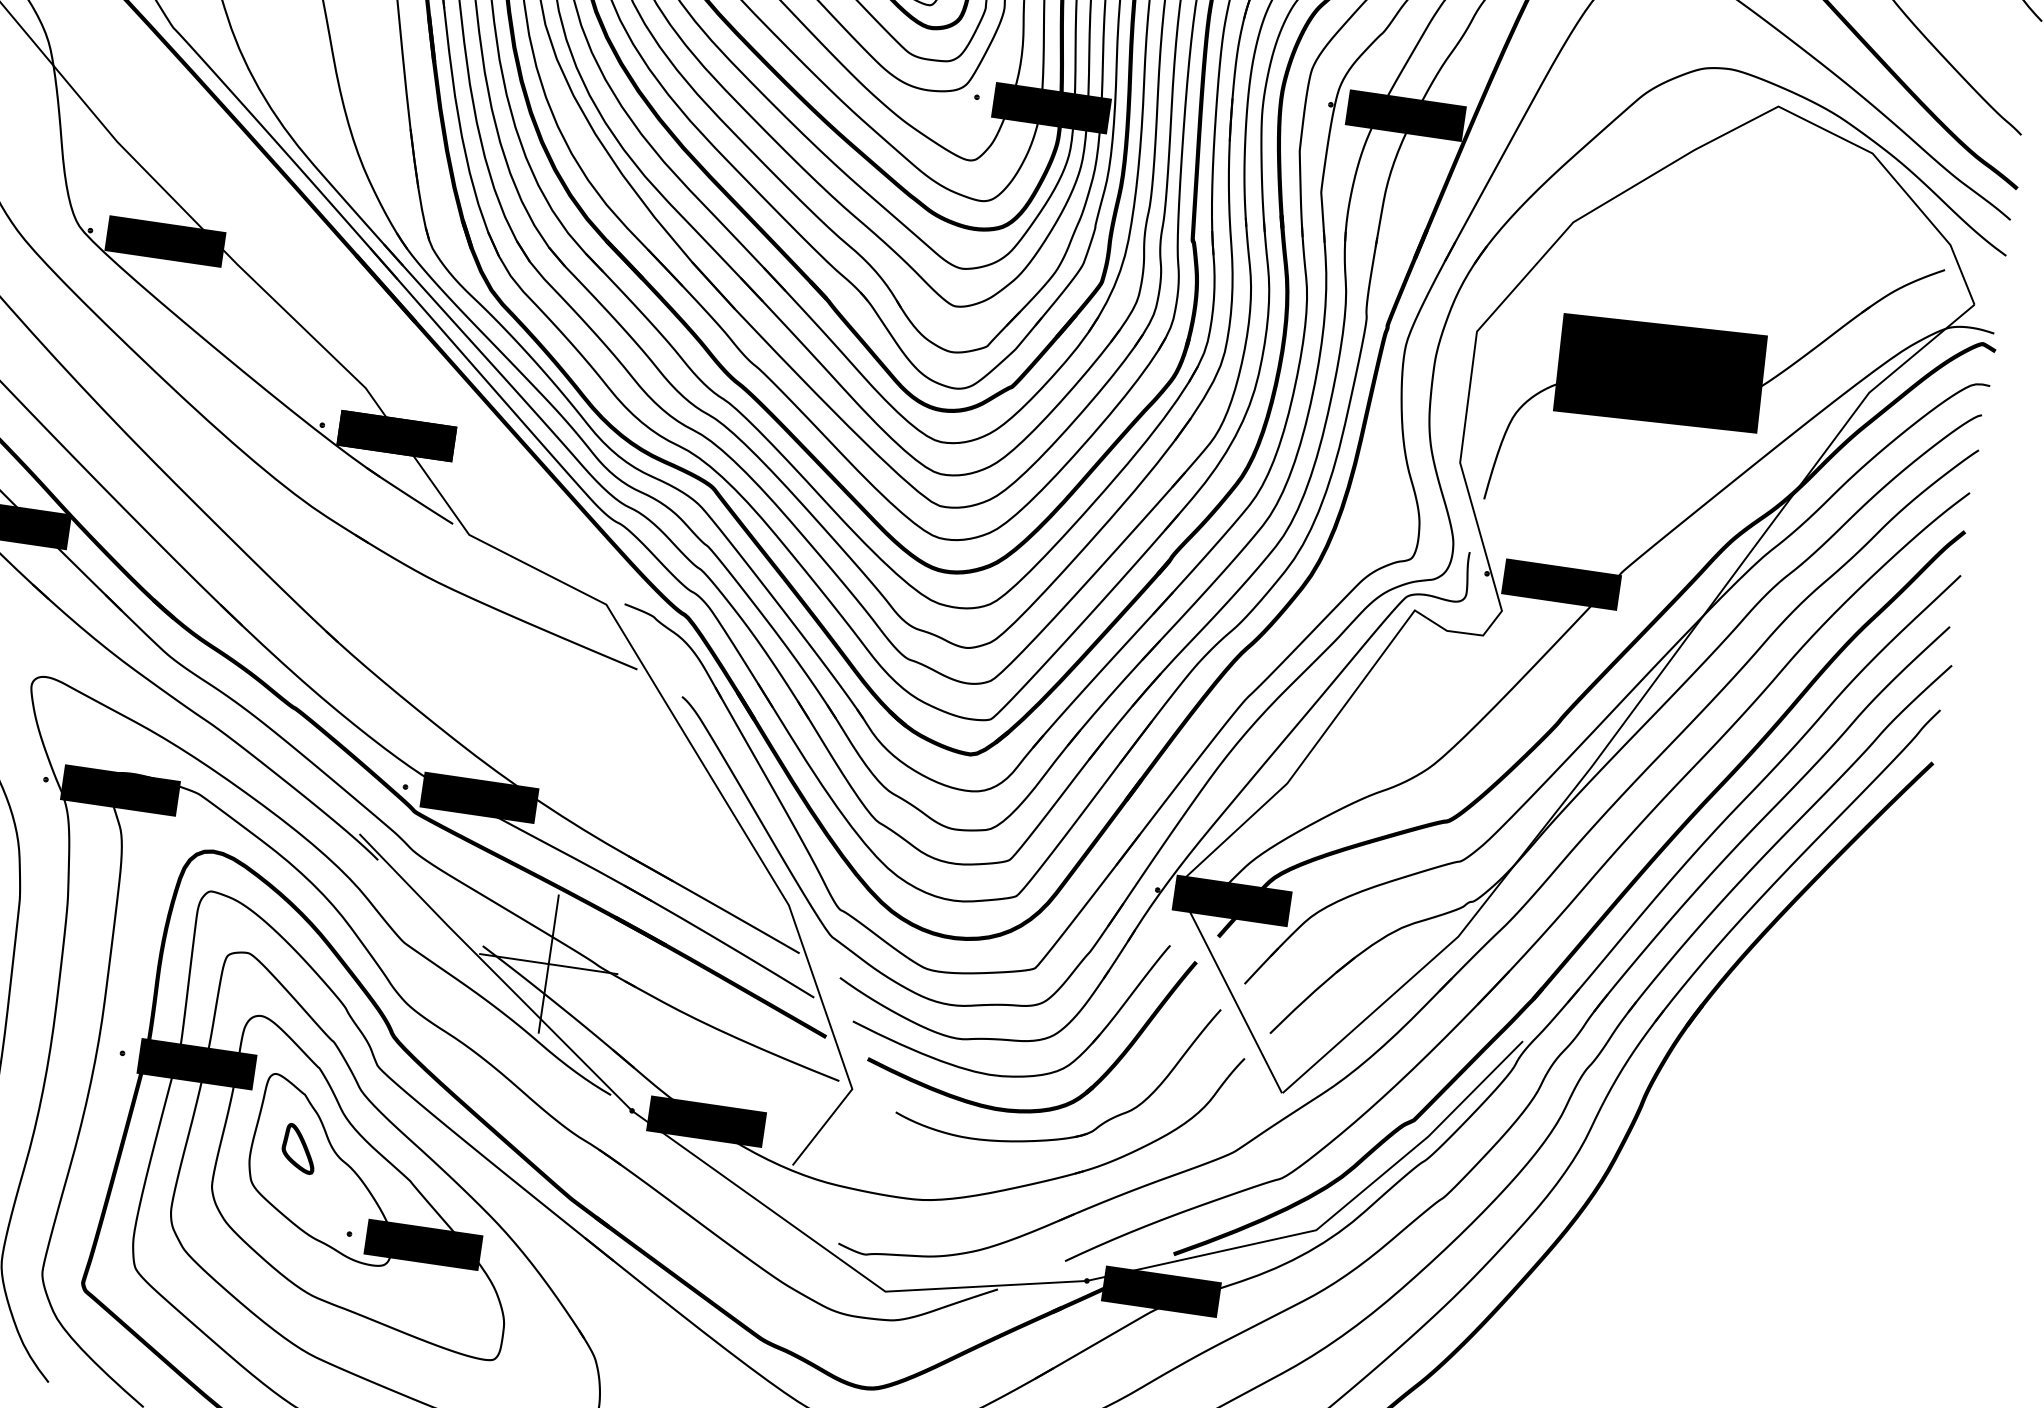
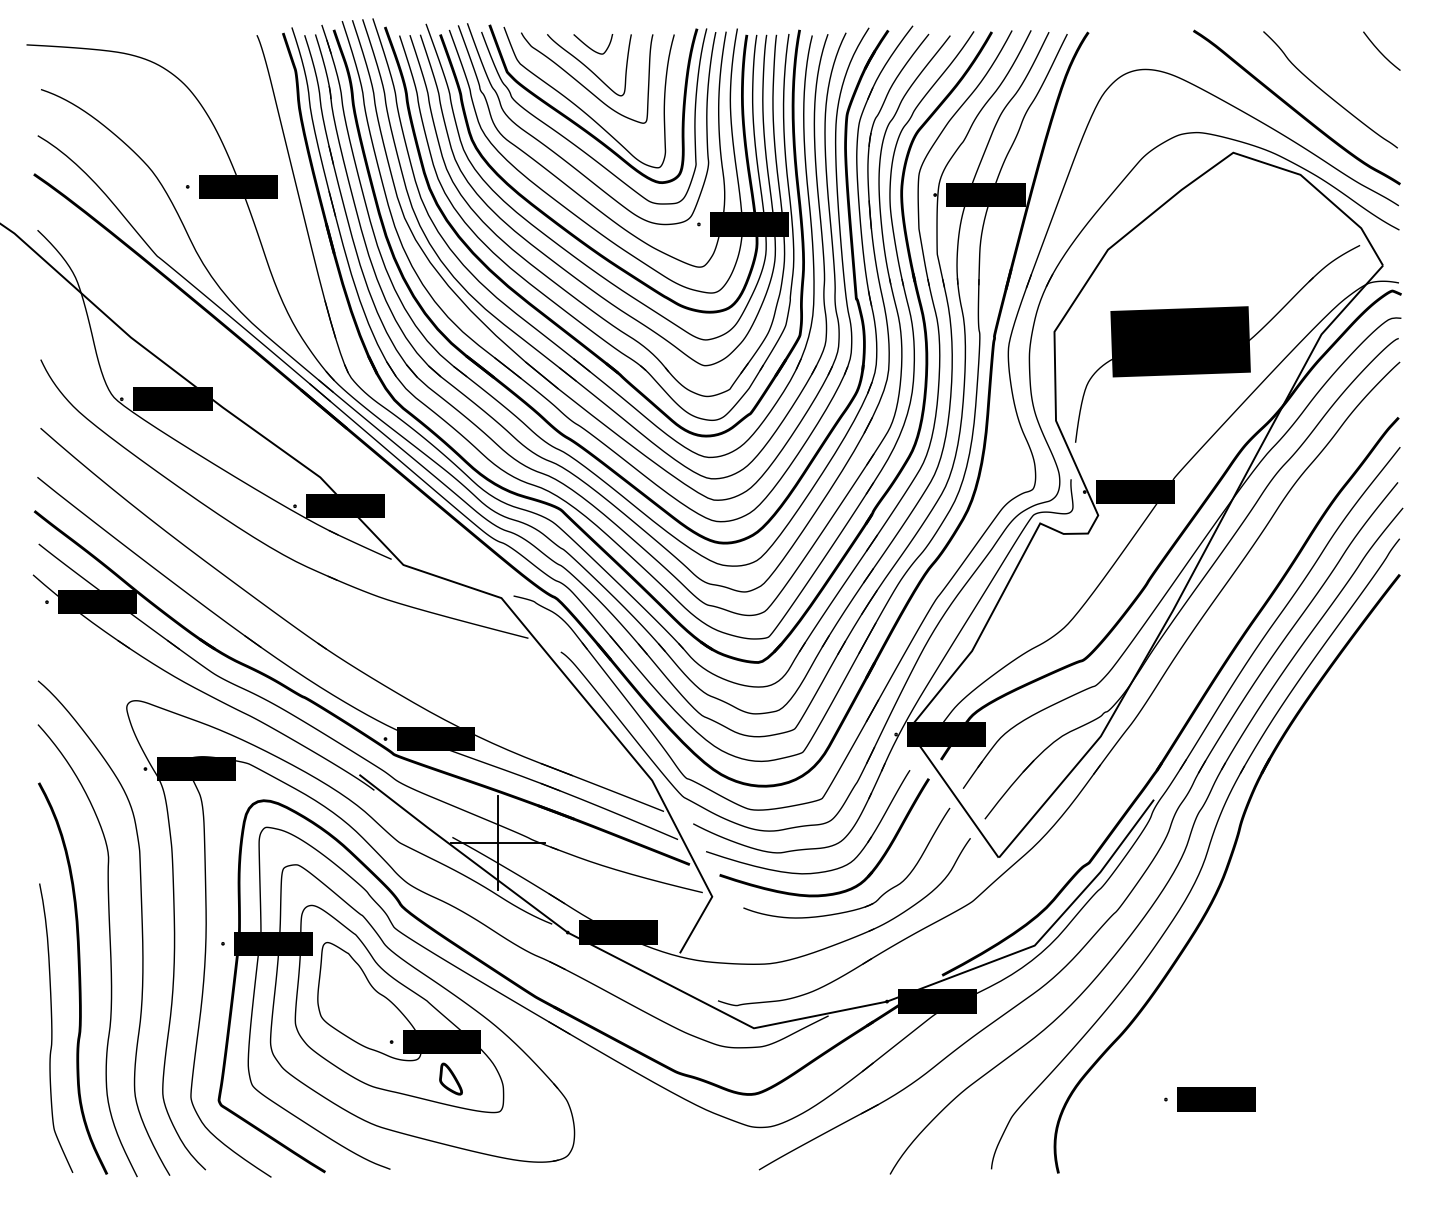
part: (1560, 912) -> (1166, 710), removed
part: (298, 1147) -> (450, 1078), moved

